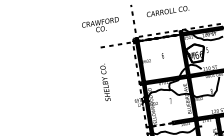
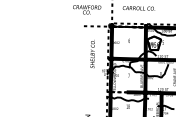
text: (105, 81) -> (92, 53), moved

